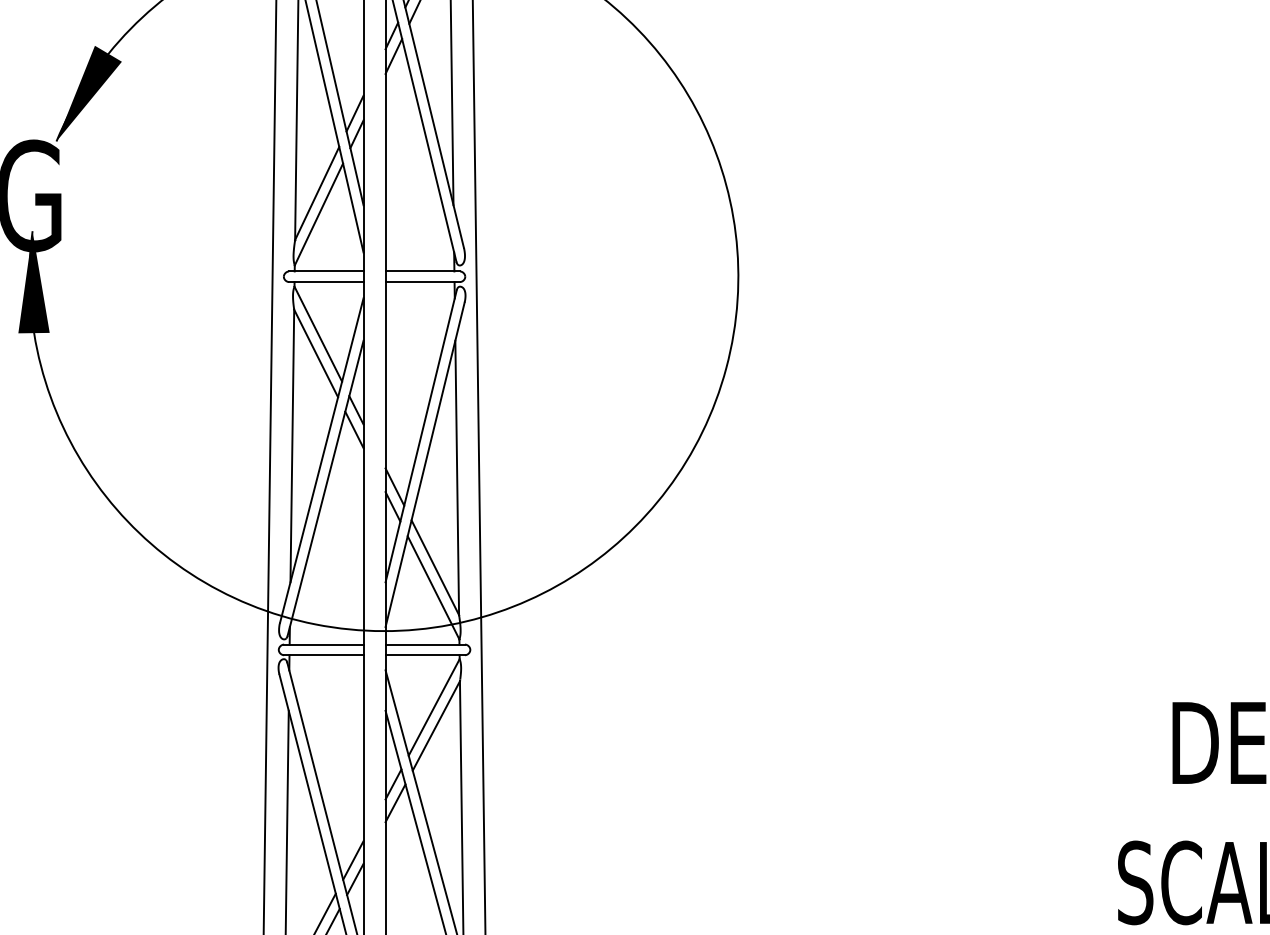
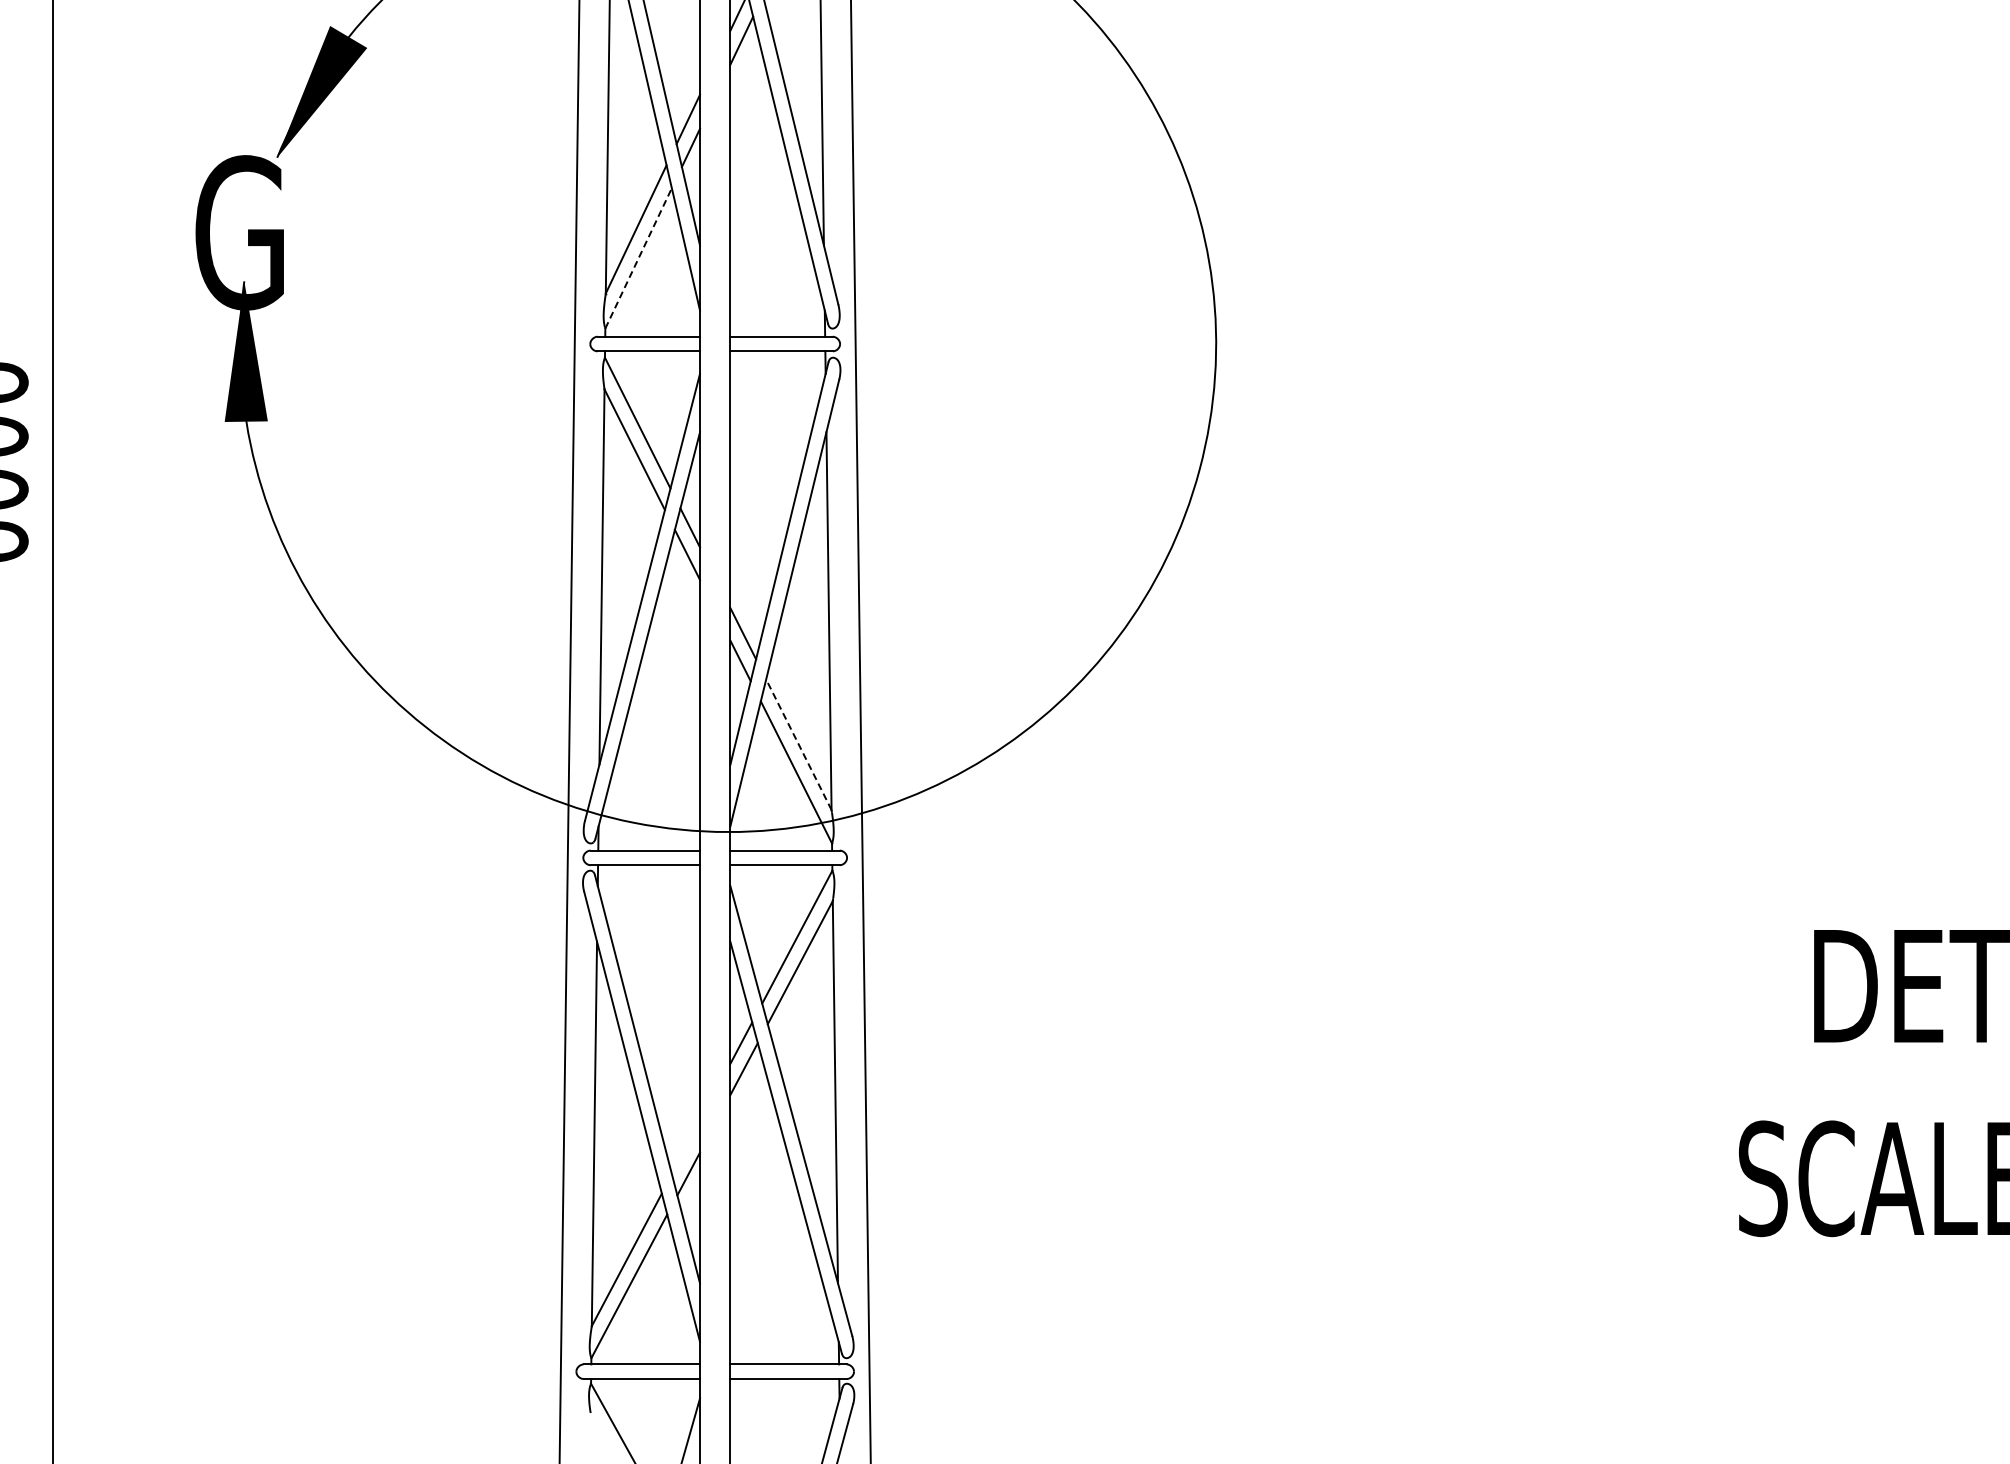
line: (318, 214) -> (638, 258), solid -> dashed
line: (435, 567) -> (798, 744), solid -> dashed
line: (352, 860) -> (685, 1147), removed

